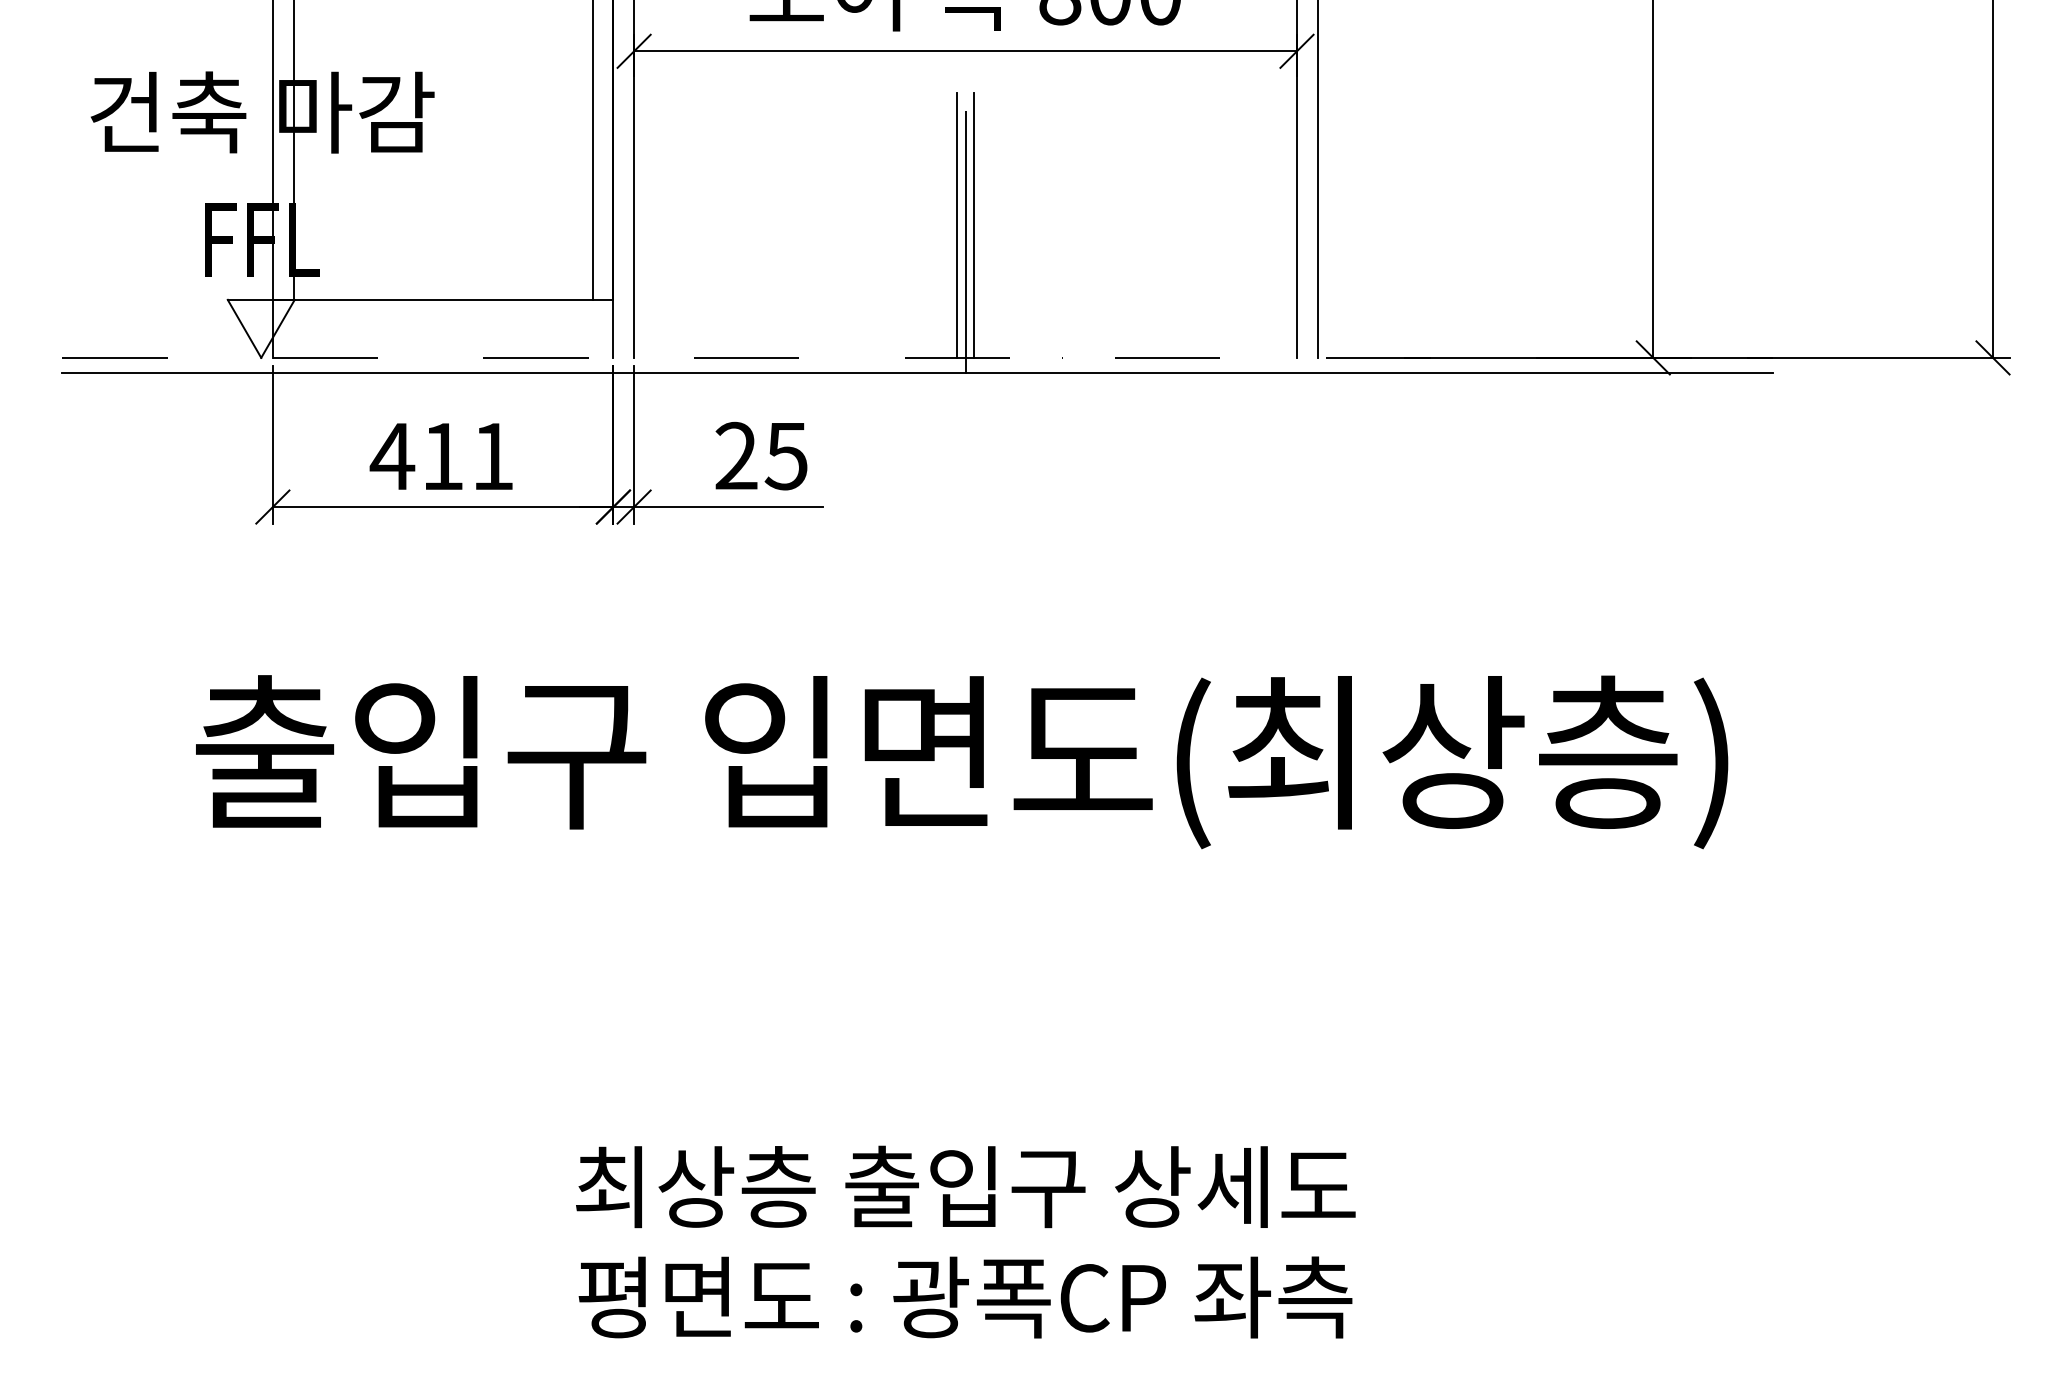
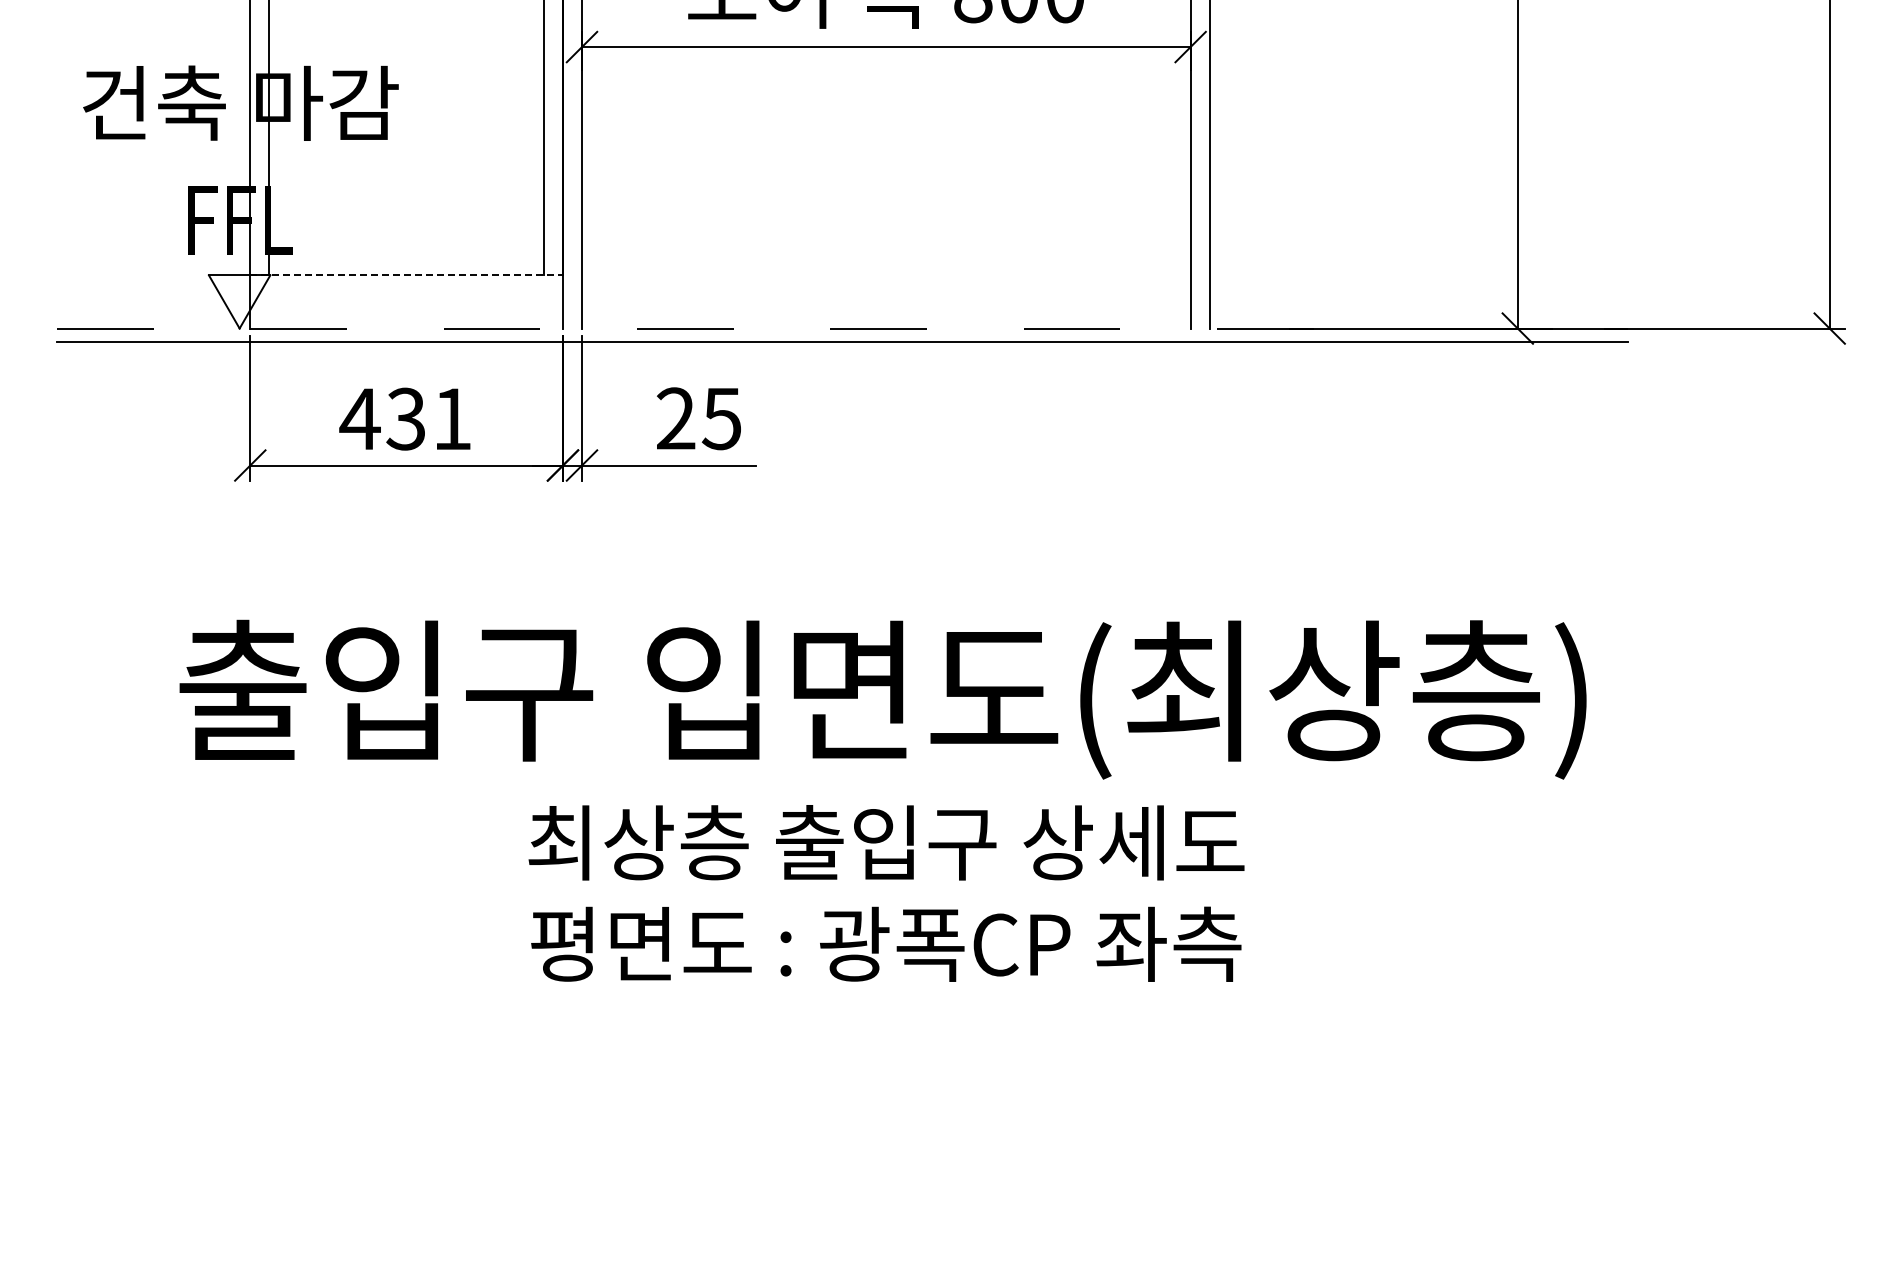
line: (957, 224) -> (878, 206), removed
line: (973, 224) -> (893, 206), removed
line: (965, 233) -> (886, 214), removed
line: (444, 300) -> (407, 275), solid -> dashed
text: (441, 455) -> (405, 418), 411 -> 431
text: (965, 1242) -> (886, 893), moved

